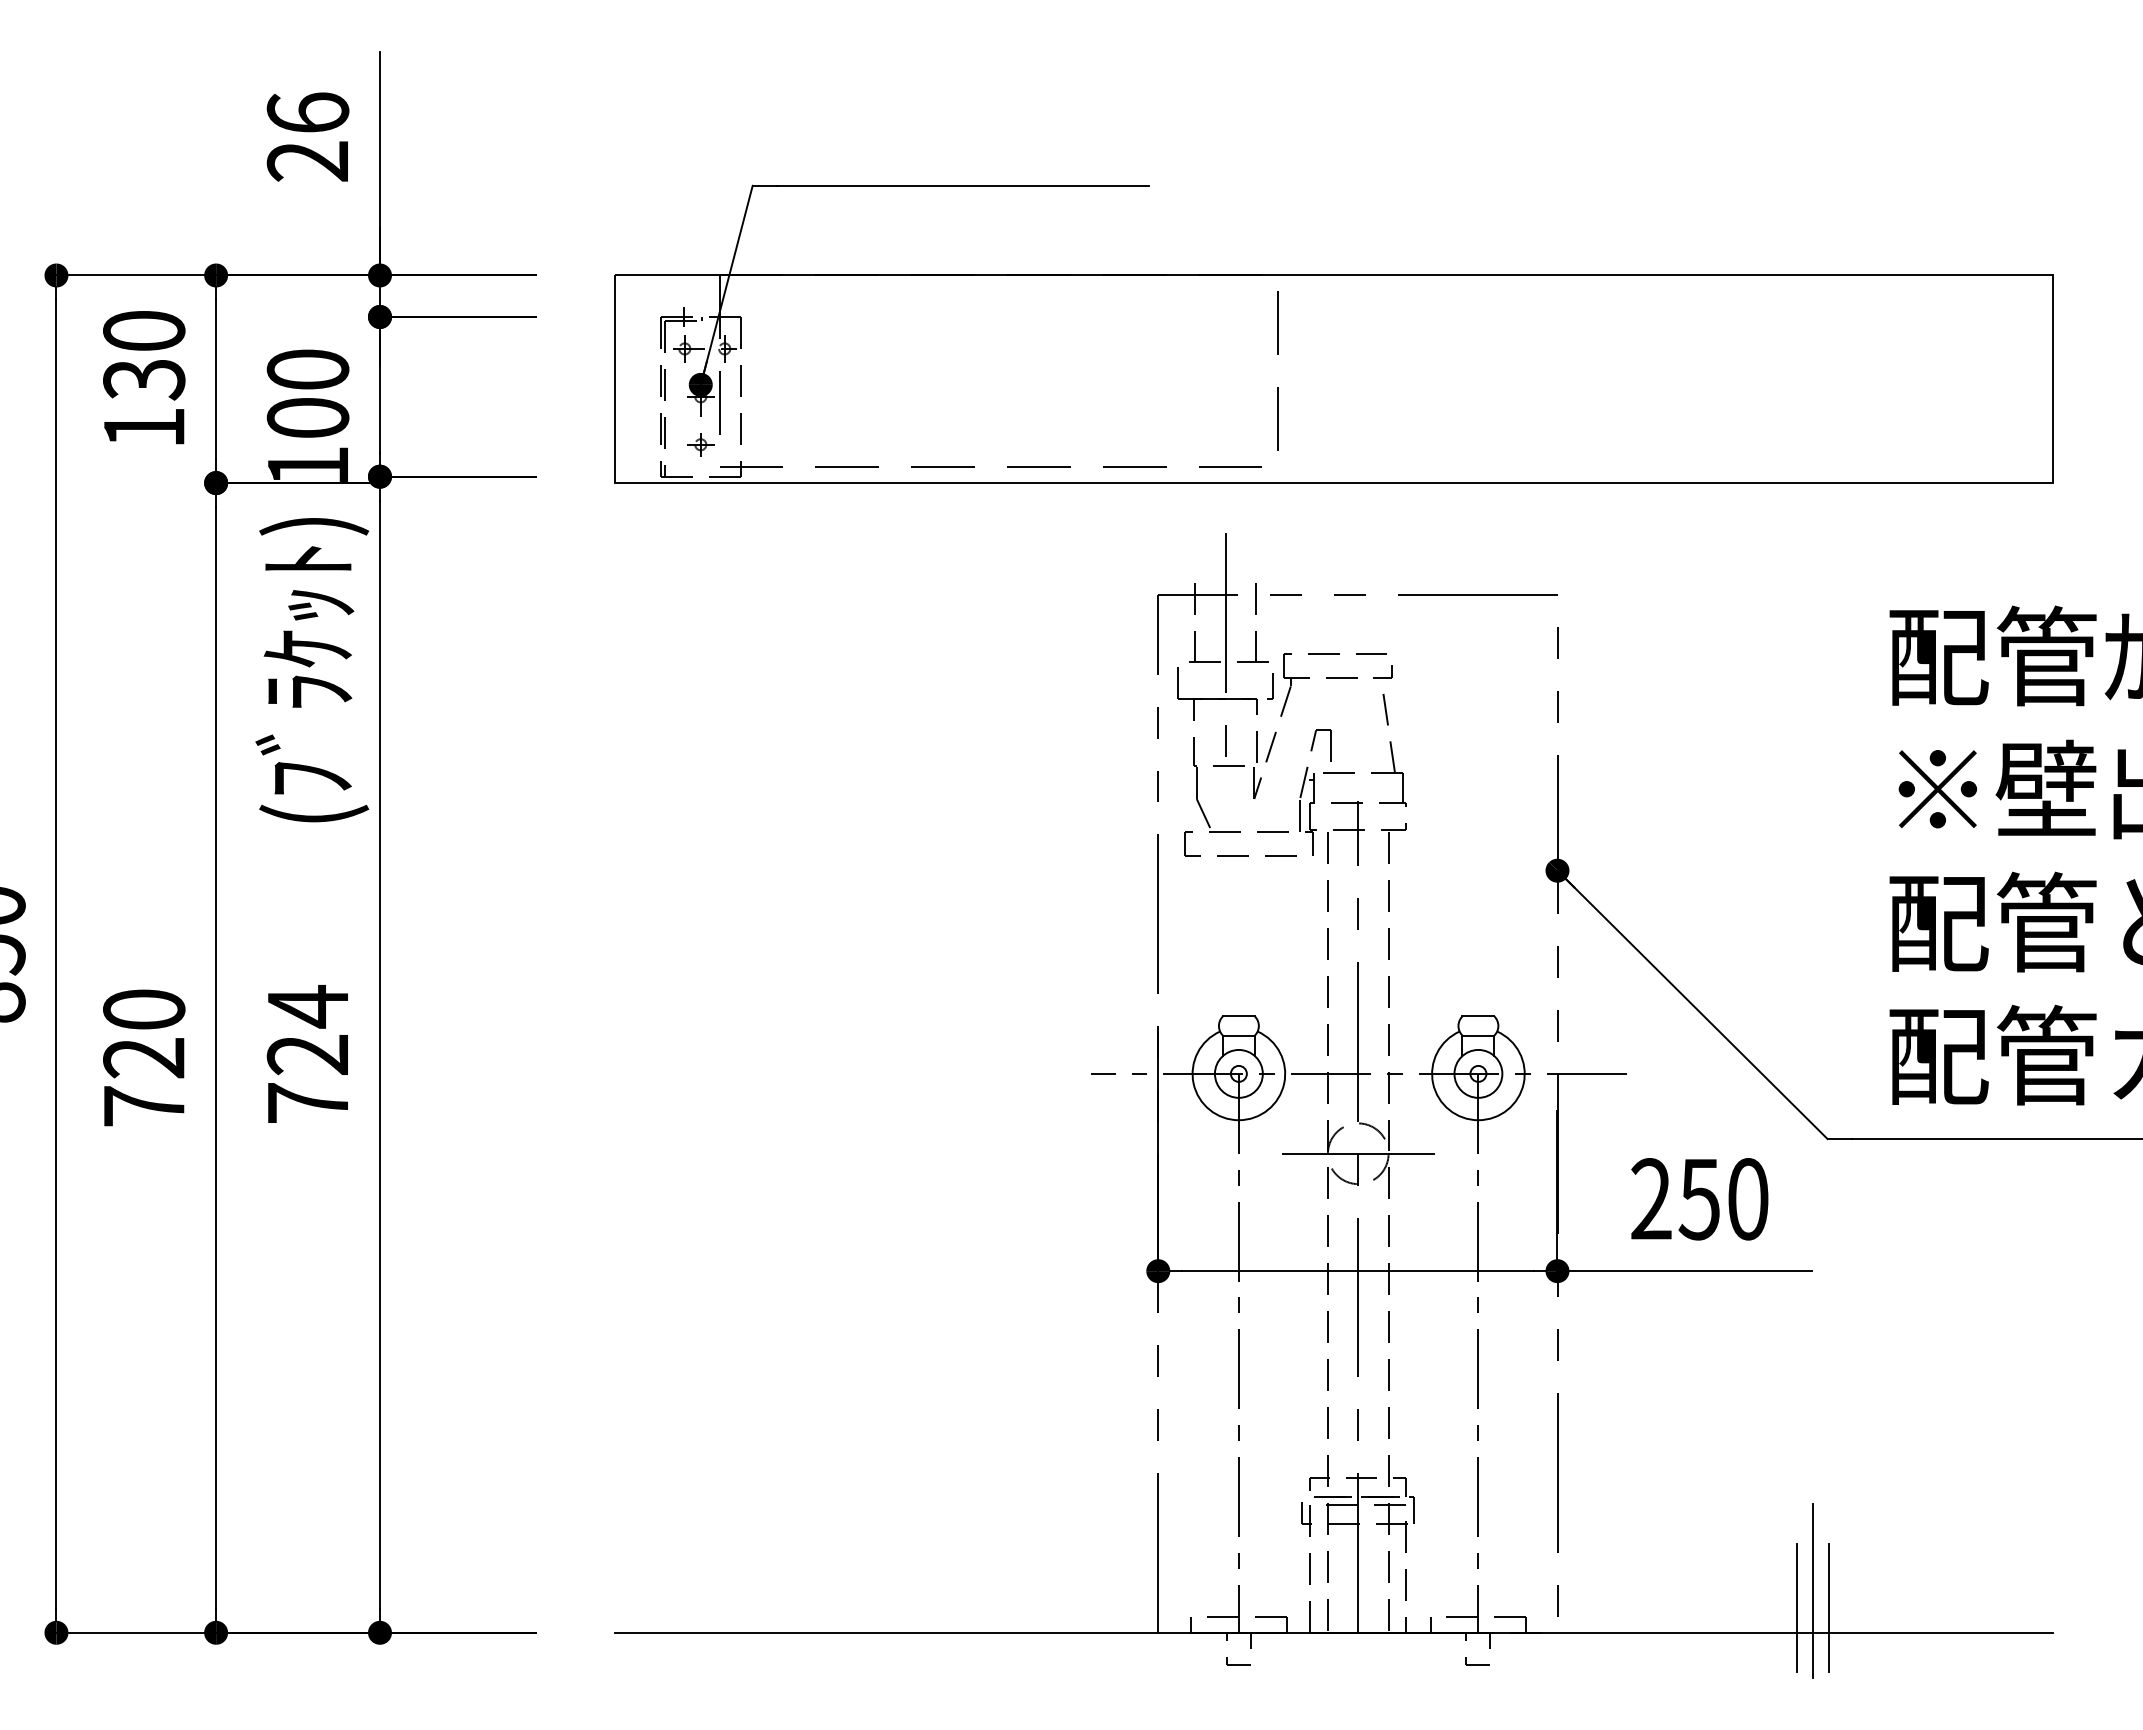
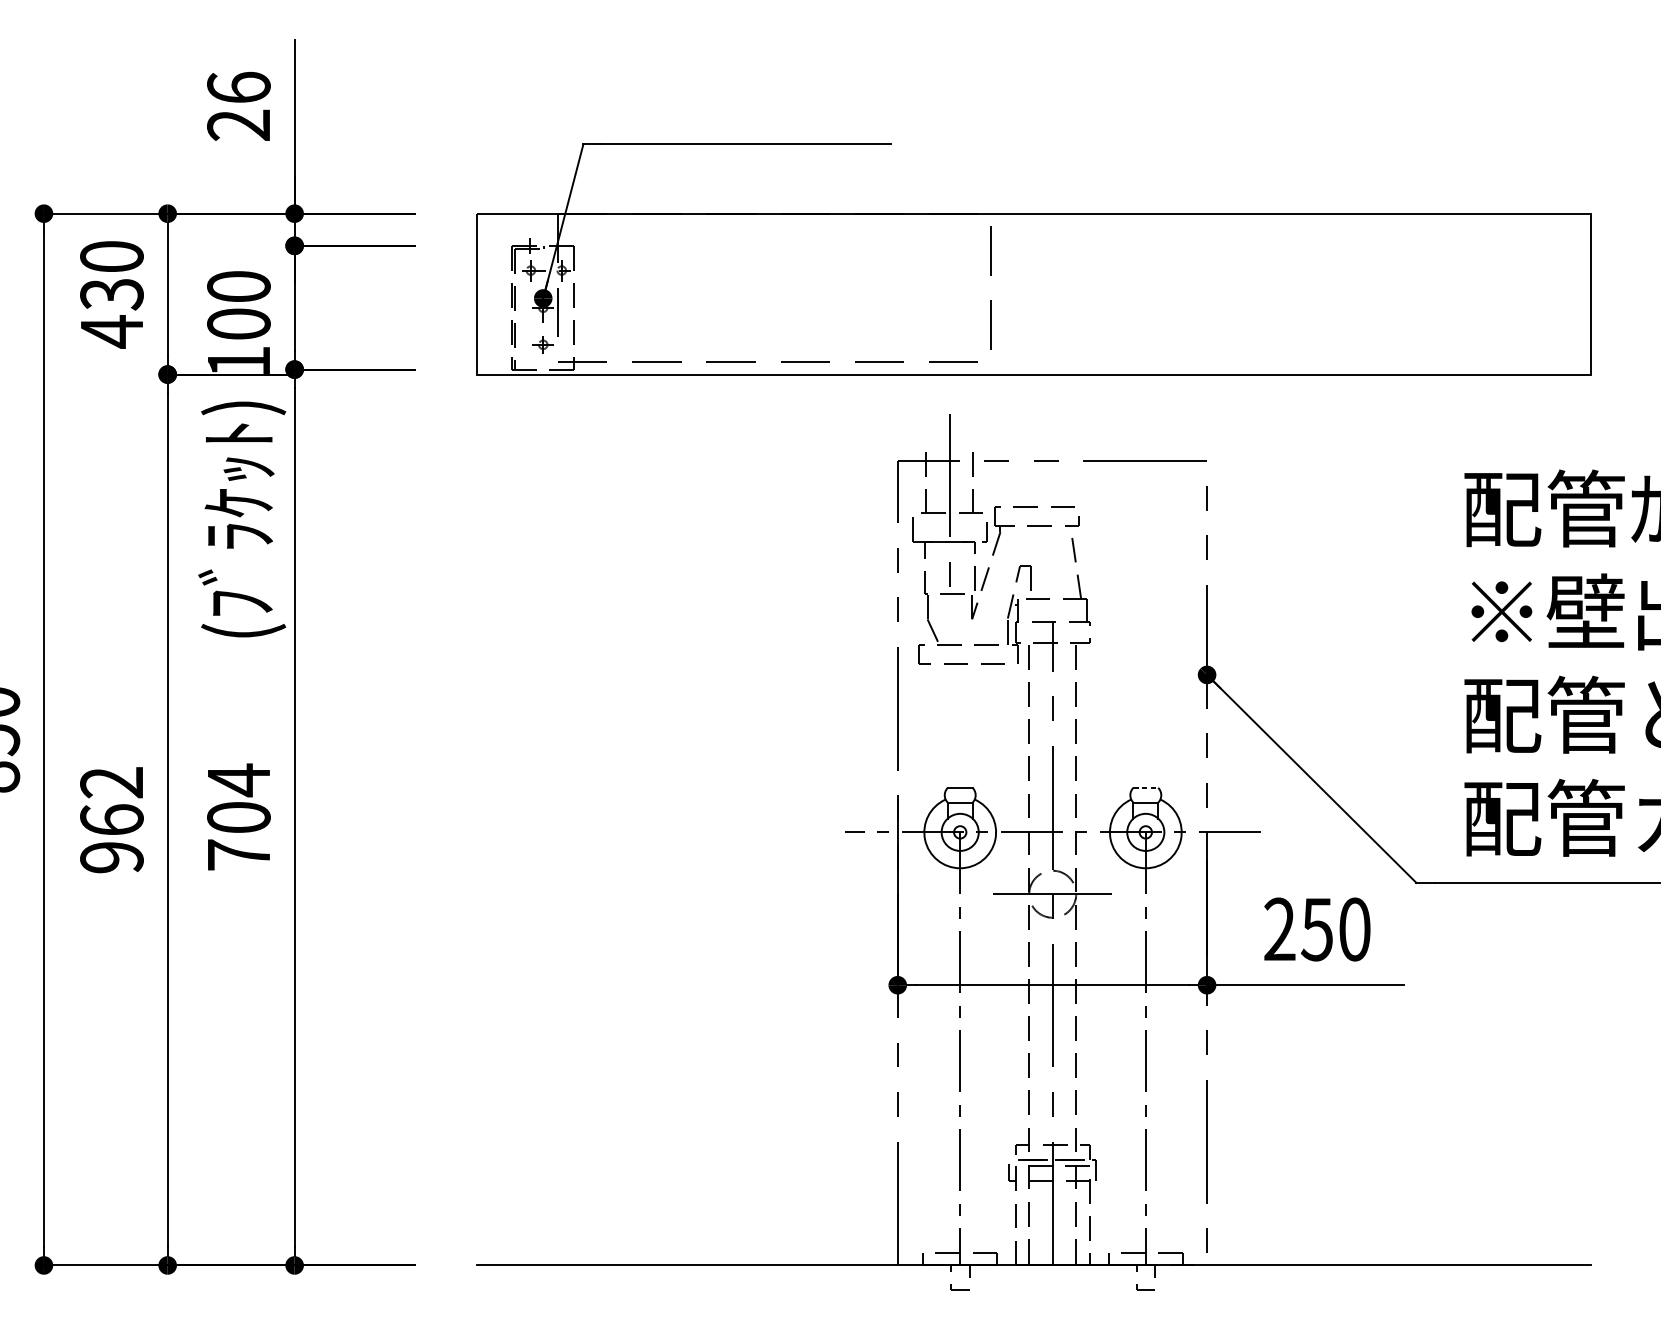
text: (144, 427) -> (112, 331), 130 -> 430
line: (1478, 1016) -> (1145, 787), solid -> dashed
text: (307, 1054) -> (238, 817), 724 -> 704
text: (144, 1057) -> (112, 819), 720 -> 962
line: (1812, 1590) -> (1404, 1232), removed
line: (1797, 1607) -> (1393, 1245), removed
line: (1828, 1607) -> (1417, 1245), removed

